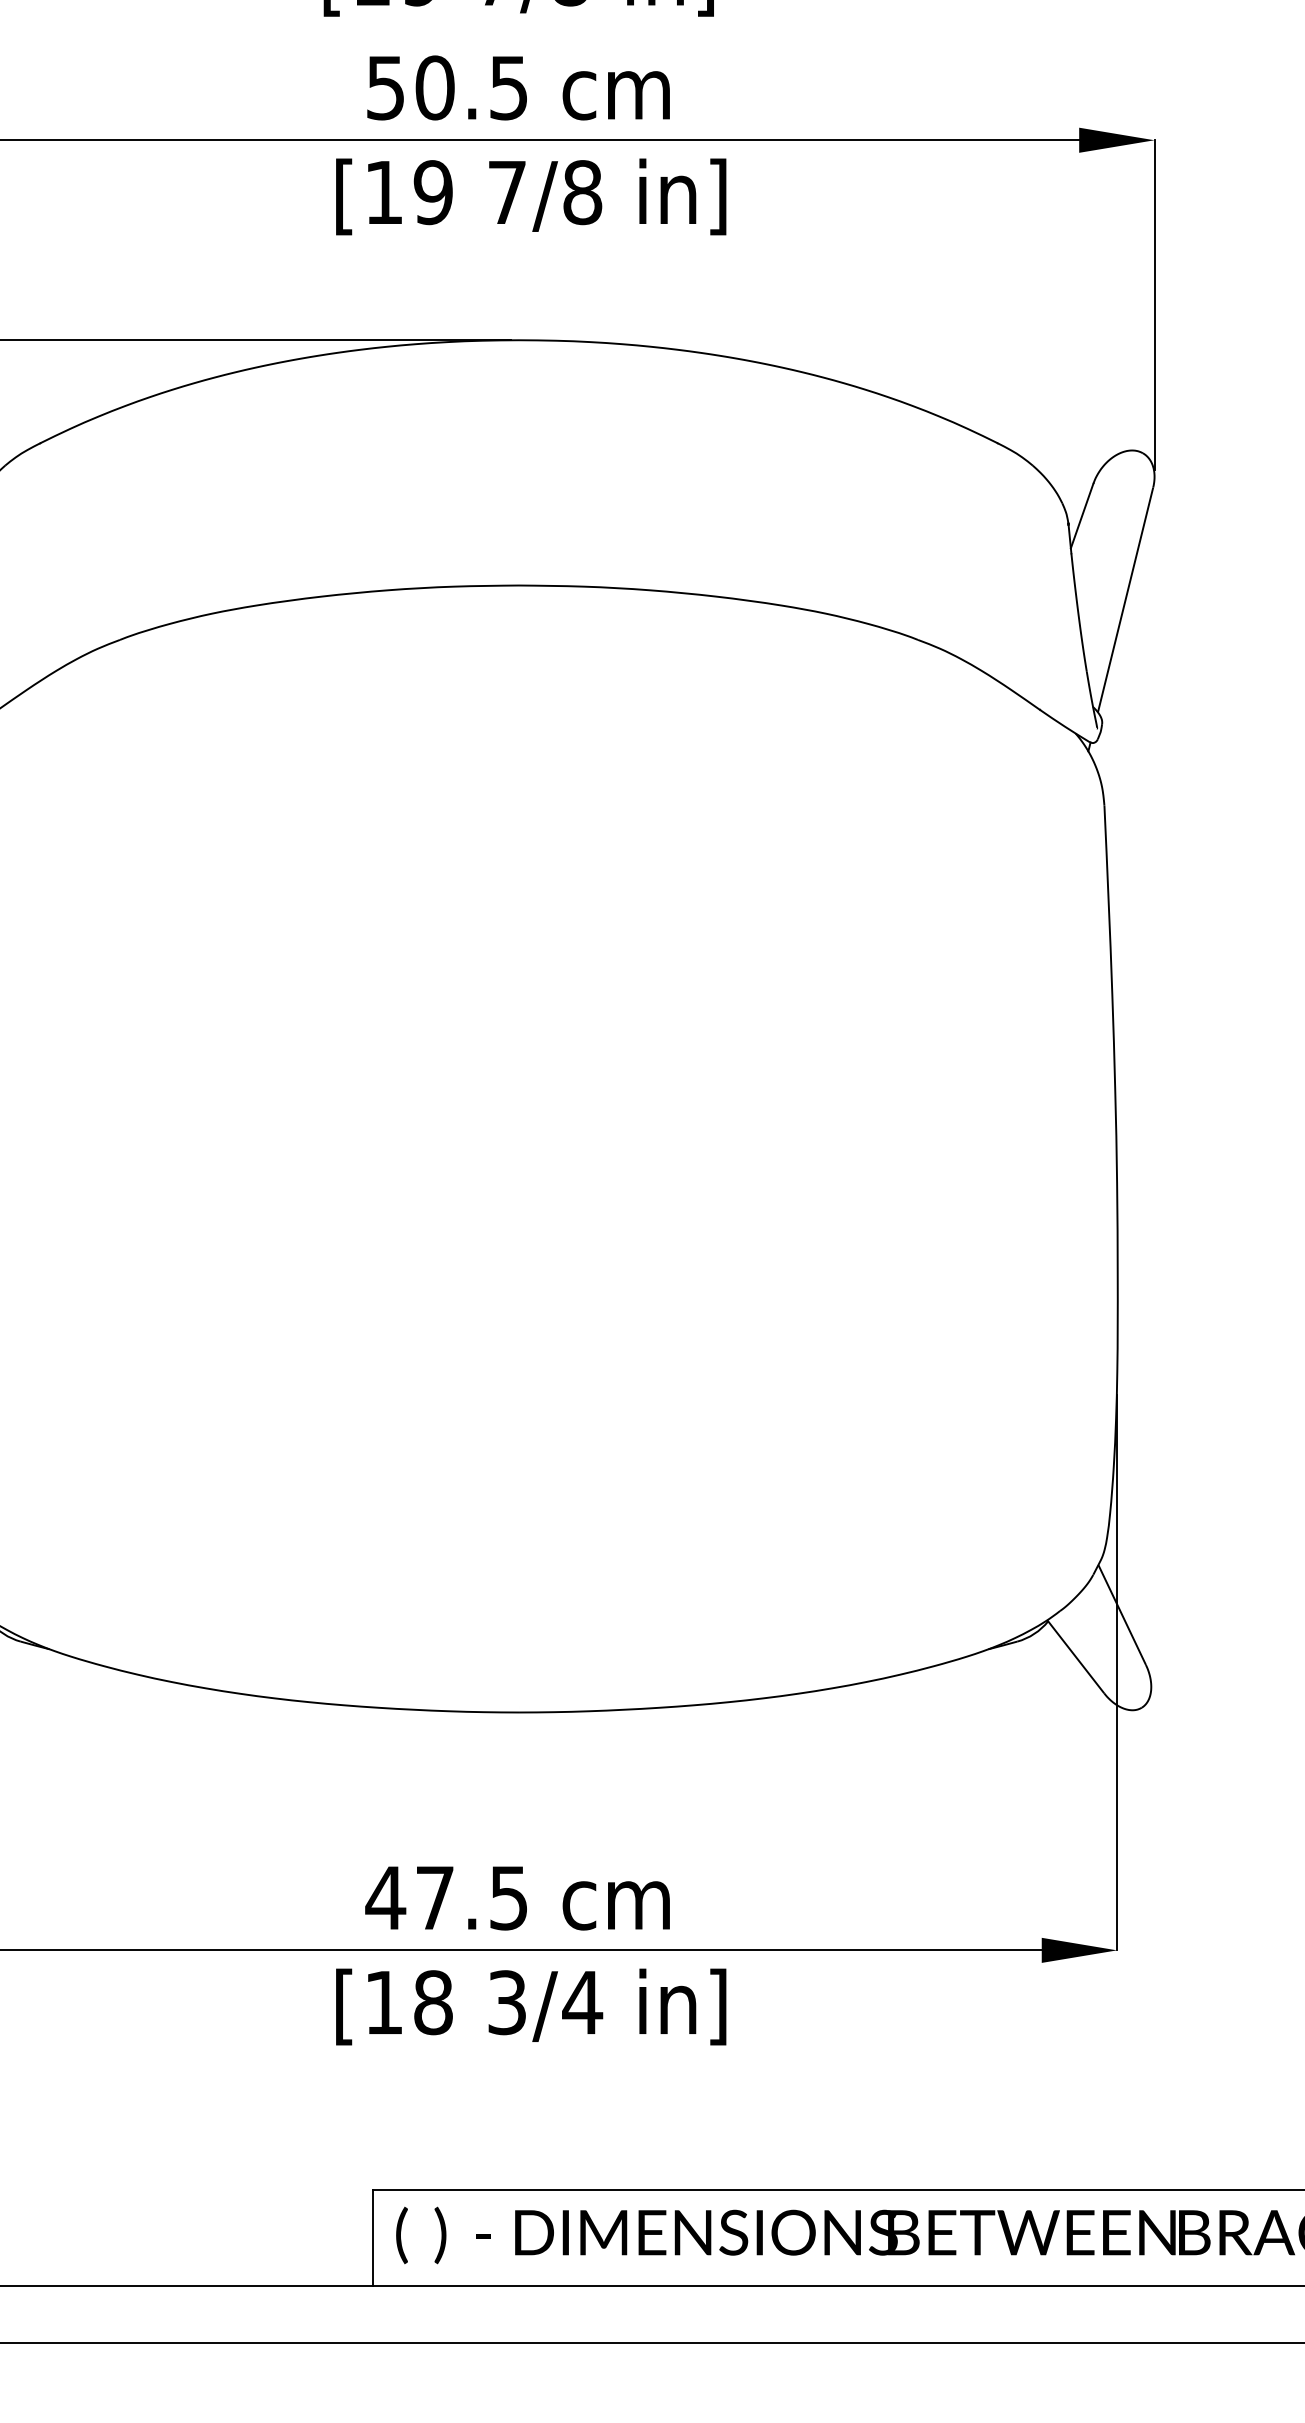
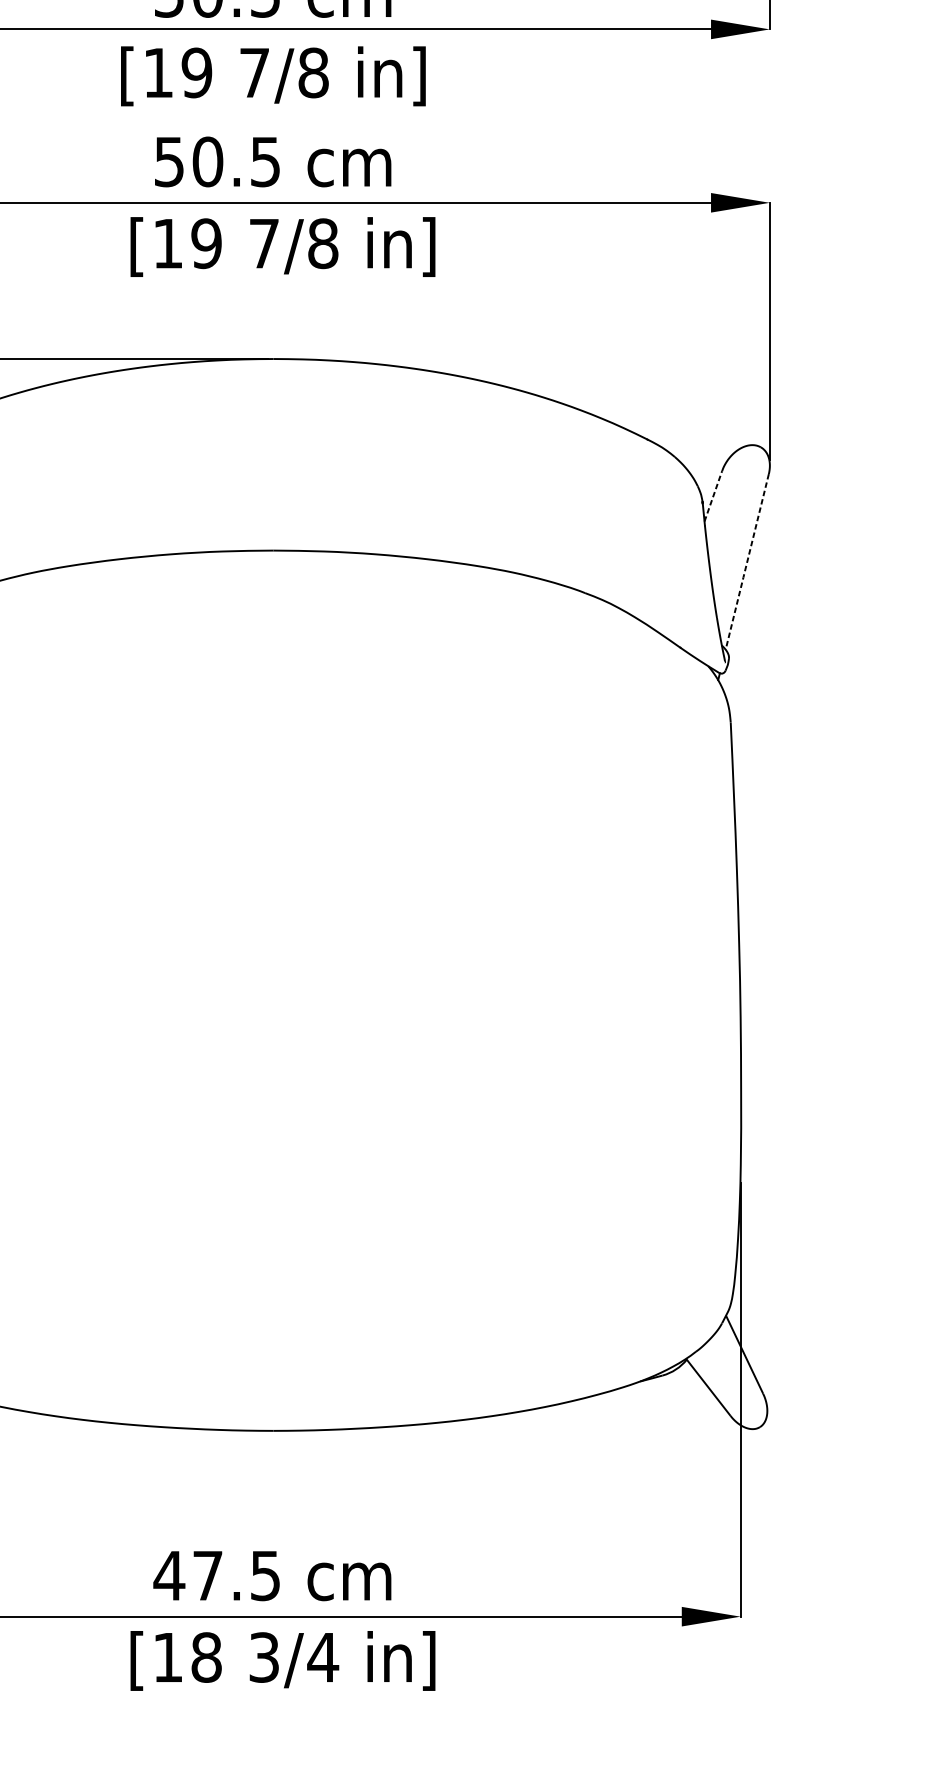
line: (1082, 515) -> (713, 495), solid -> dashed
line: (1125, 600) -> (747, 562), solid -> dashed

